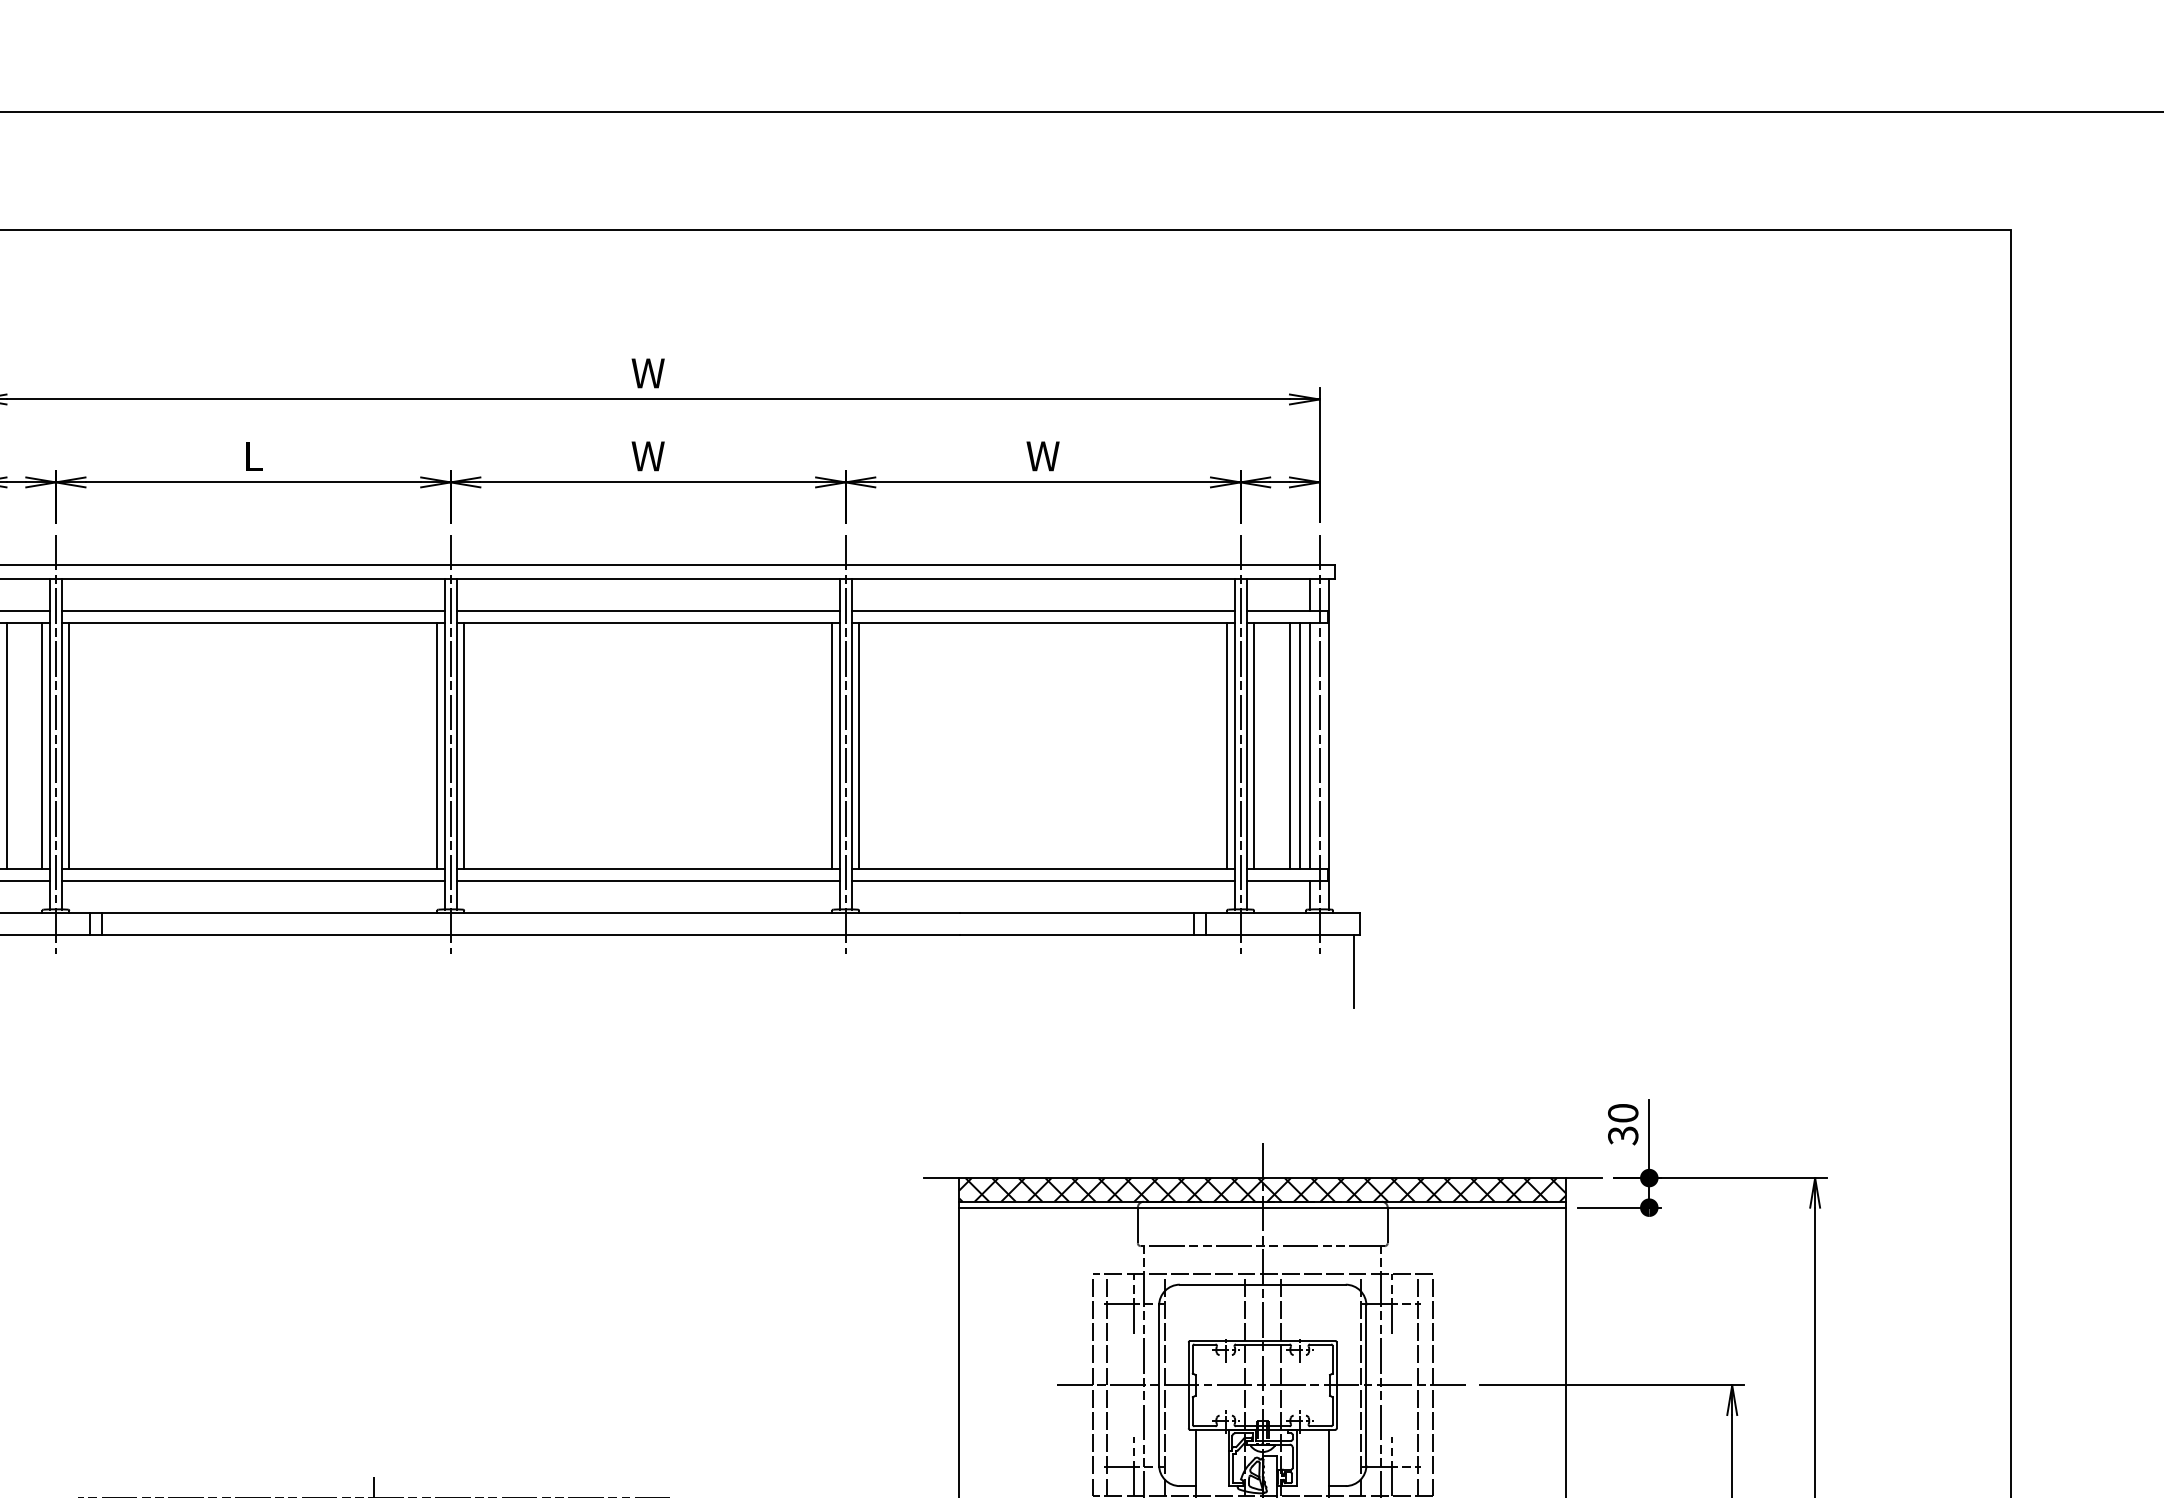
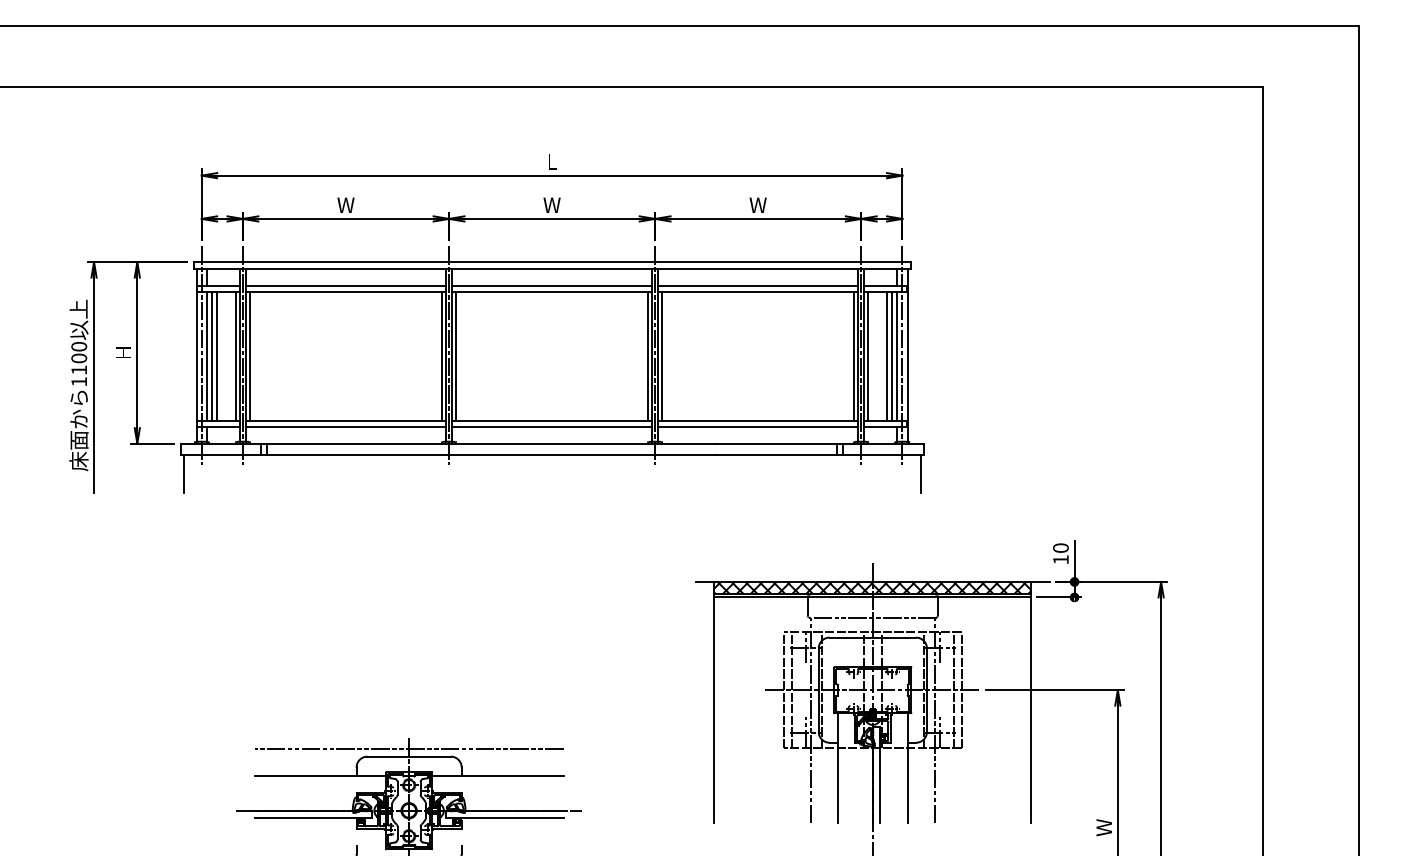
text: (647, 372) -> (551, 161), W -> L
text: (252, 454) -> (345, 204), L -> W
text: (1622, 1134) -> (1060, 559), 30 -> 10

